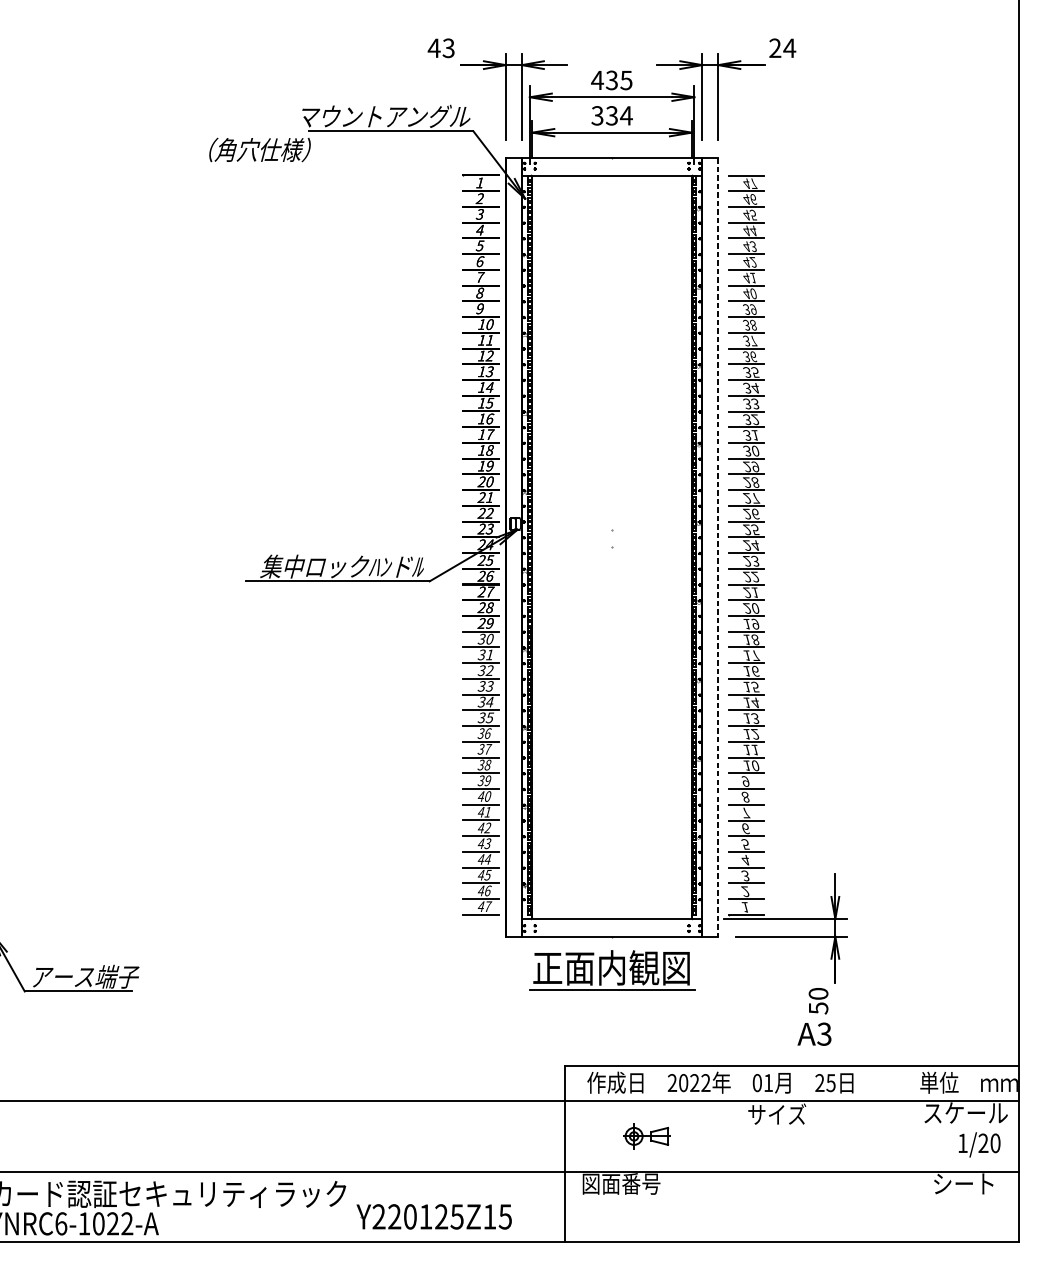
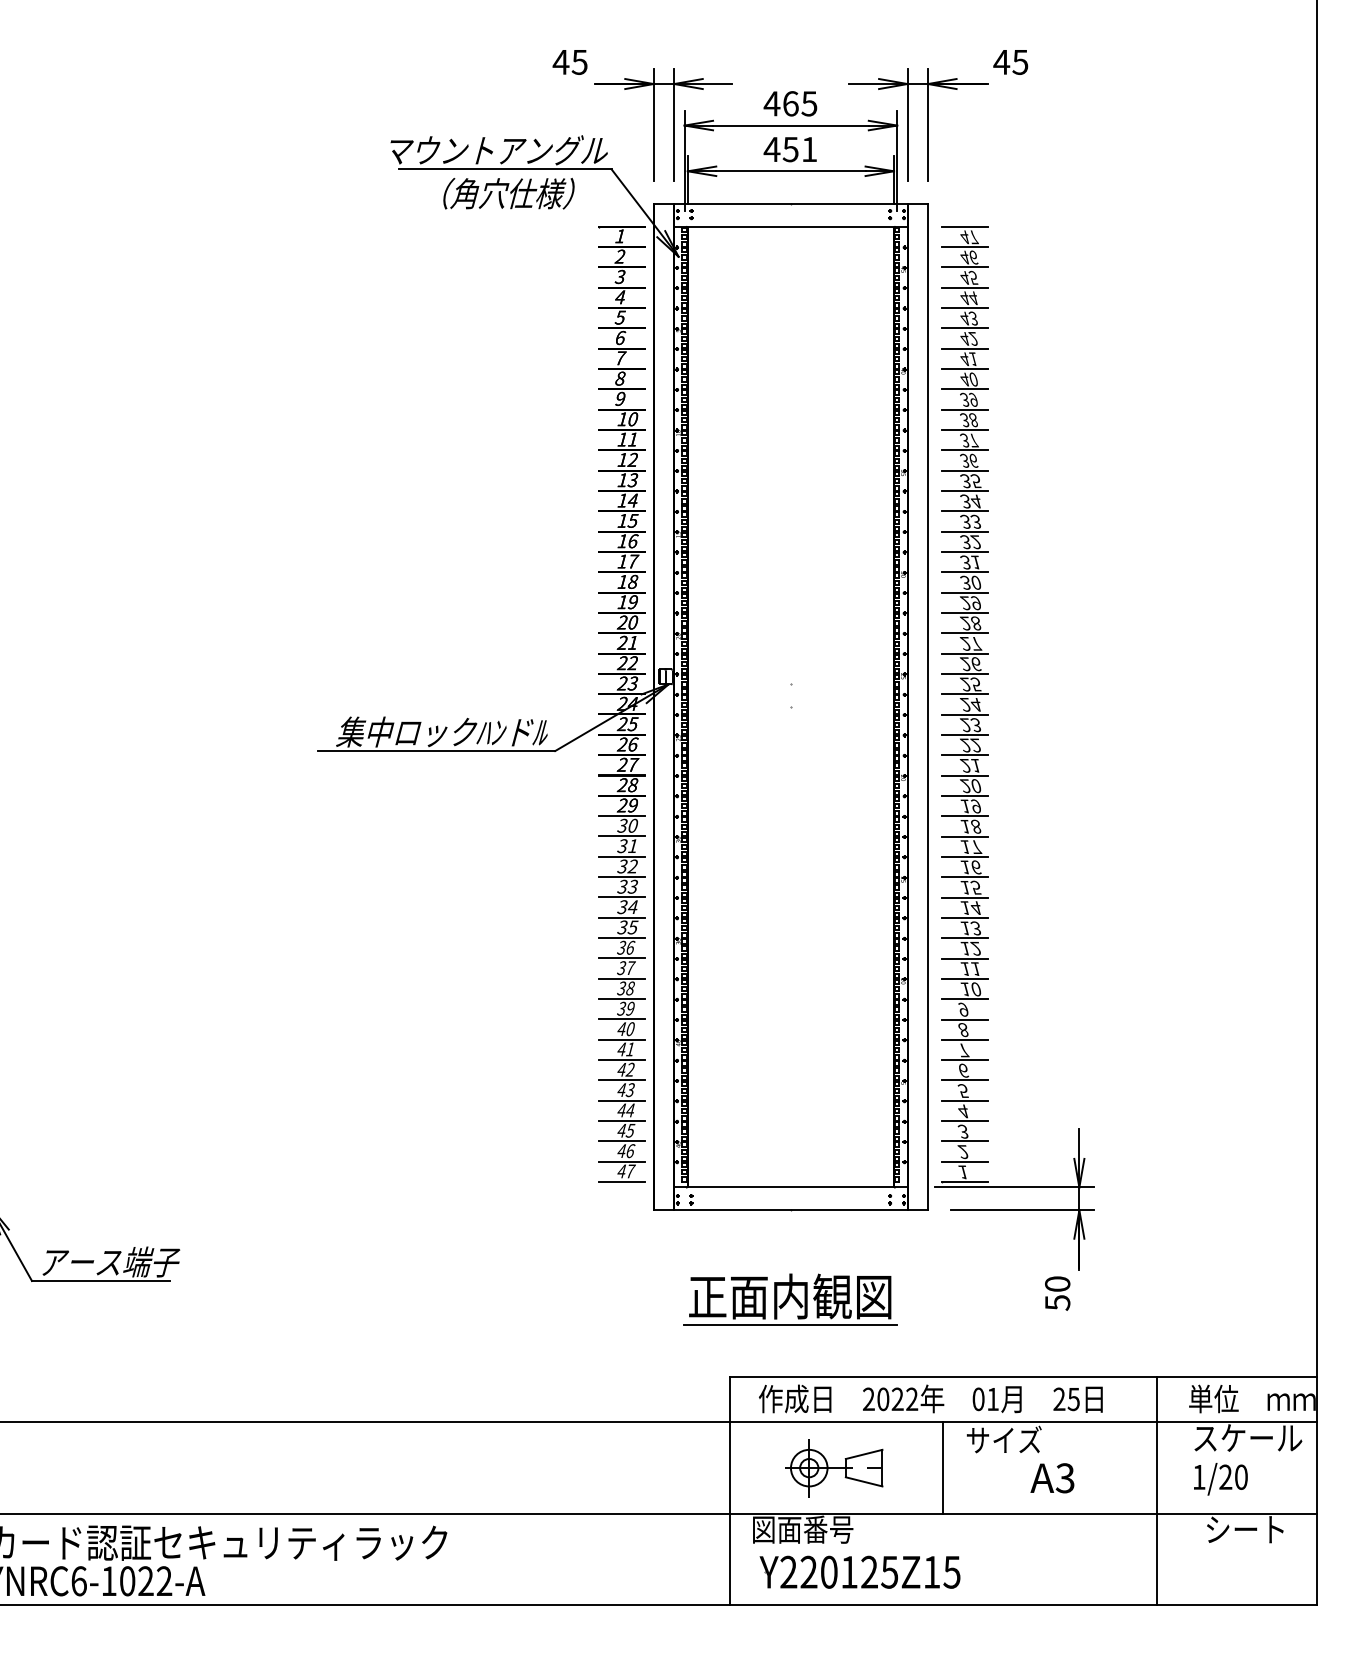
text: (448, 47) -> (579, 61), 43 -> 45
text: (782, 47) -> (1010, 61), 24 -> 45
text: (611, 80) -> (790, 103), 435 -> 465
text: (611, 115) -> (790, 149), 334 -> 451
text: (259, 149) -> (508, 193), moved
line: (718, 547) -> (928, 707), dashed -> solid
part: (611, 970) -> (790, 1299), moved
text: (814, 1034) -> (1052, 1478), moved
line: (730, 1135) -> (943, 1467), added
part: (645, 1136) -> (834, 1468), size x1.67
text: (979, 1145) -> (1220, 1479), moved
line: (895, 1153) -> (1157, 1490), added
part: (427, 1216) -> (851, 1571), moved

